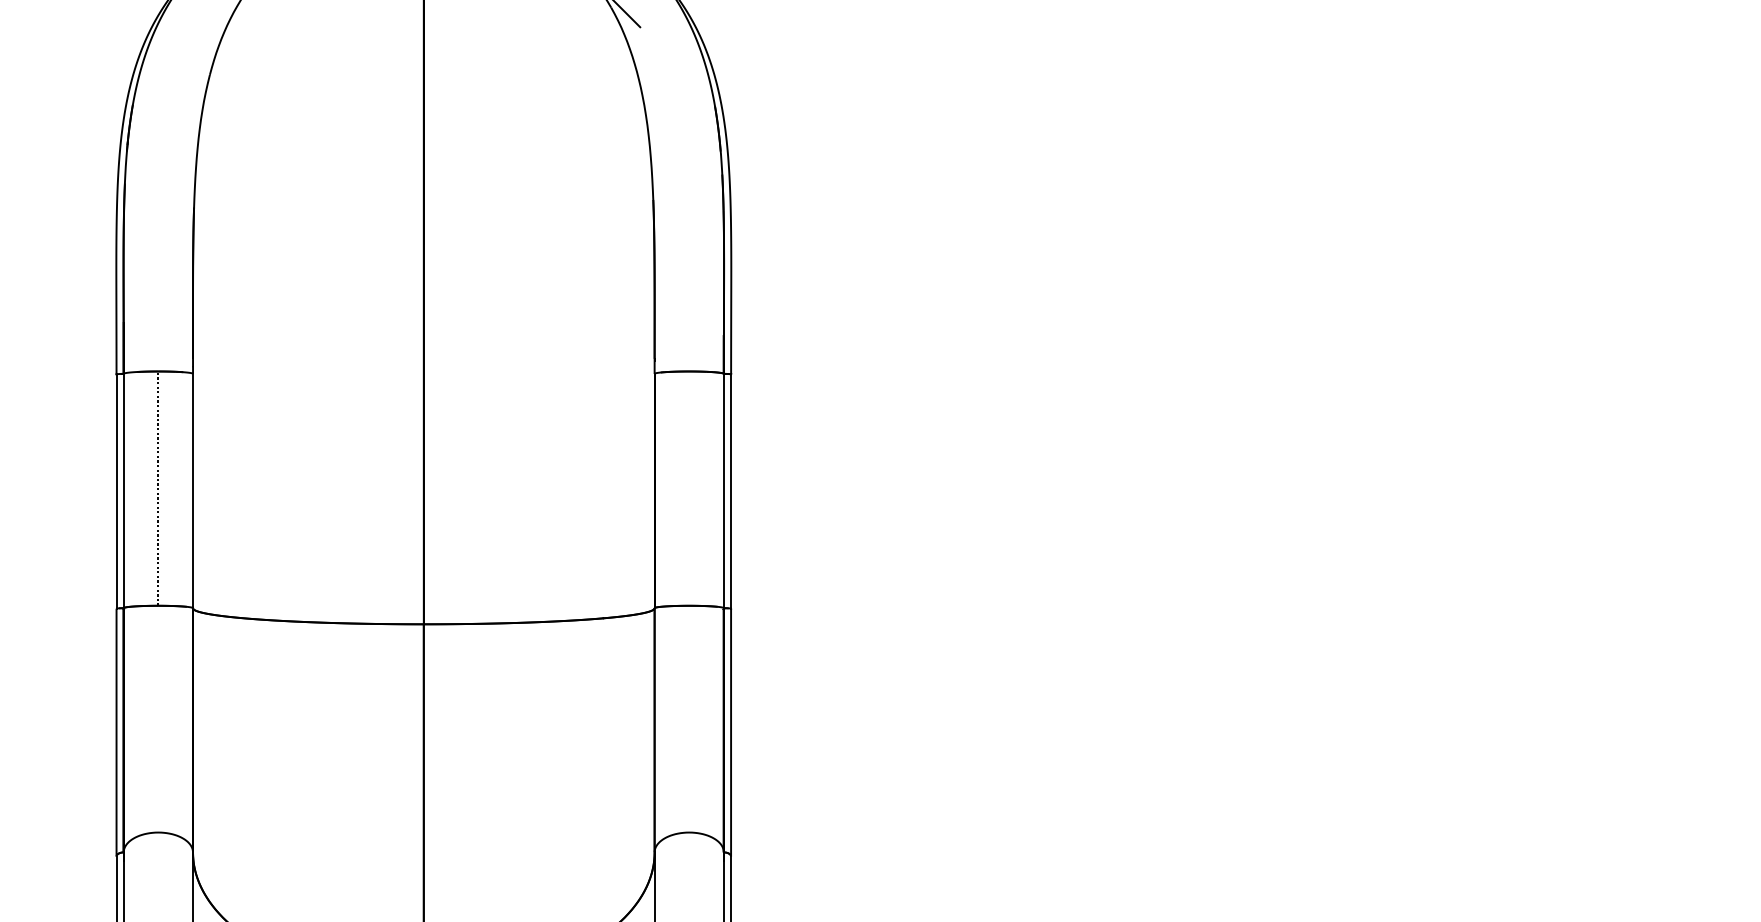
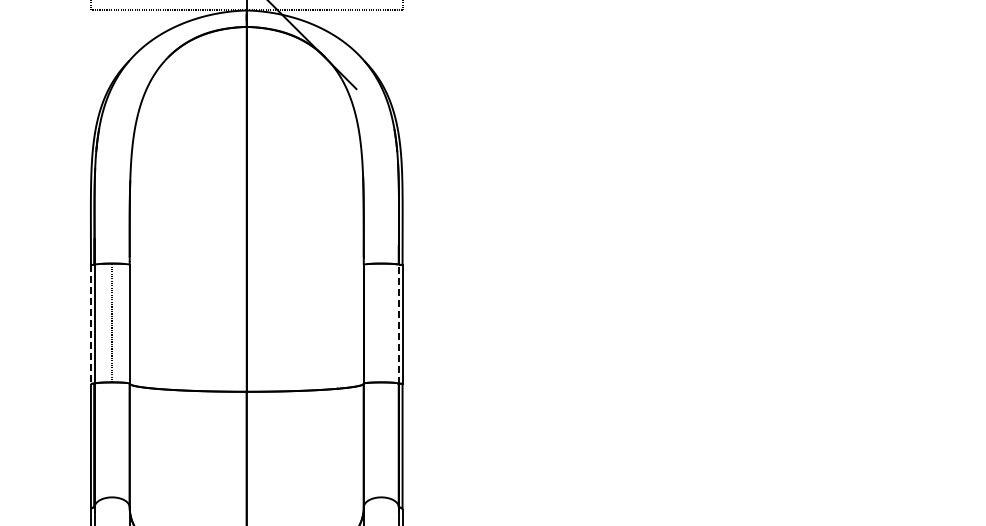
line: (723, 489) -> (398, 323), solid -> dashed
line: (115, 491) -> (90, 324), solid -> dashed

